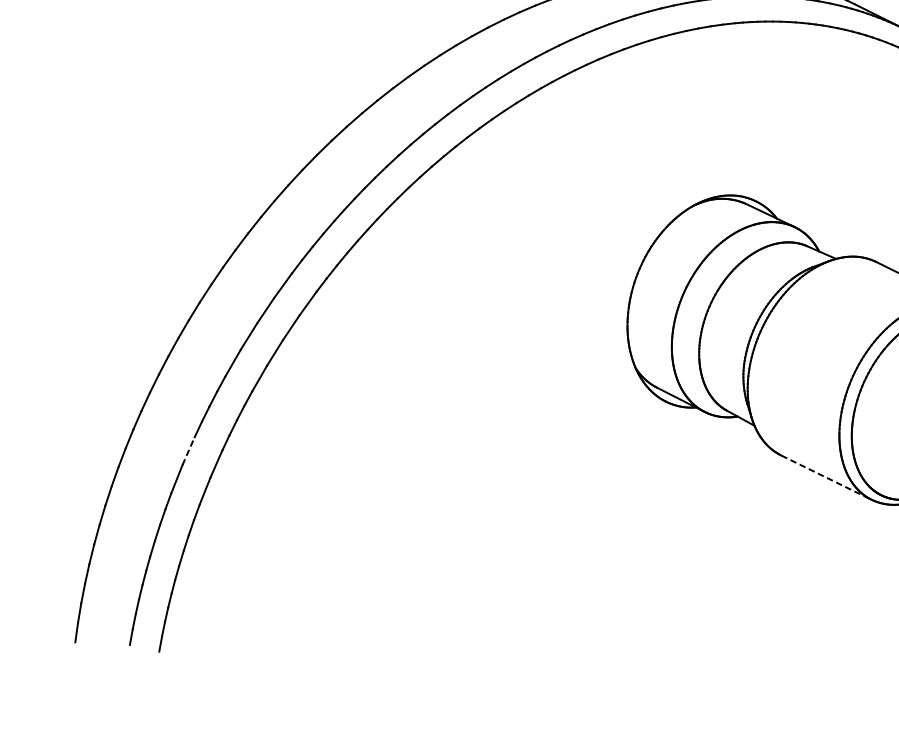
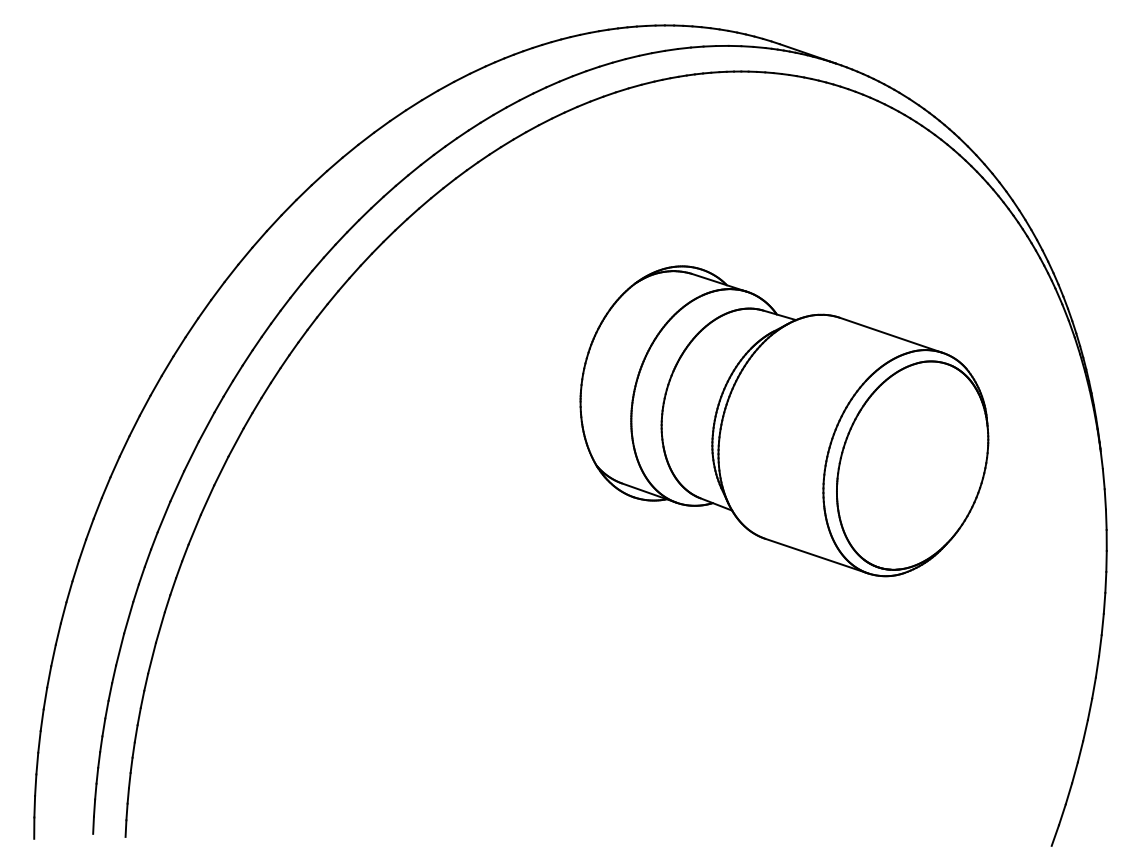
line: (188, 450) -> (128, 617), dashed -> solid
line: (827, 478) -> (817, 556), dashed -> solid

